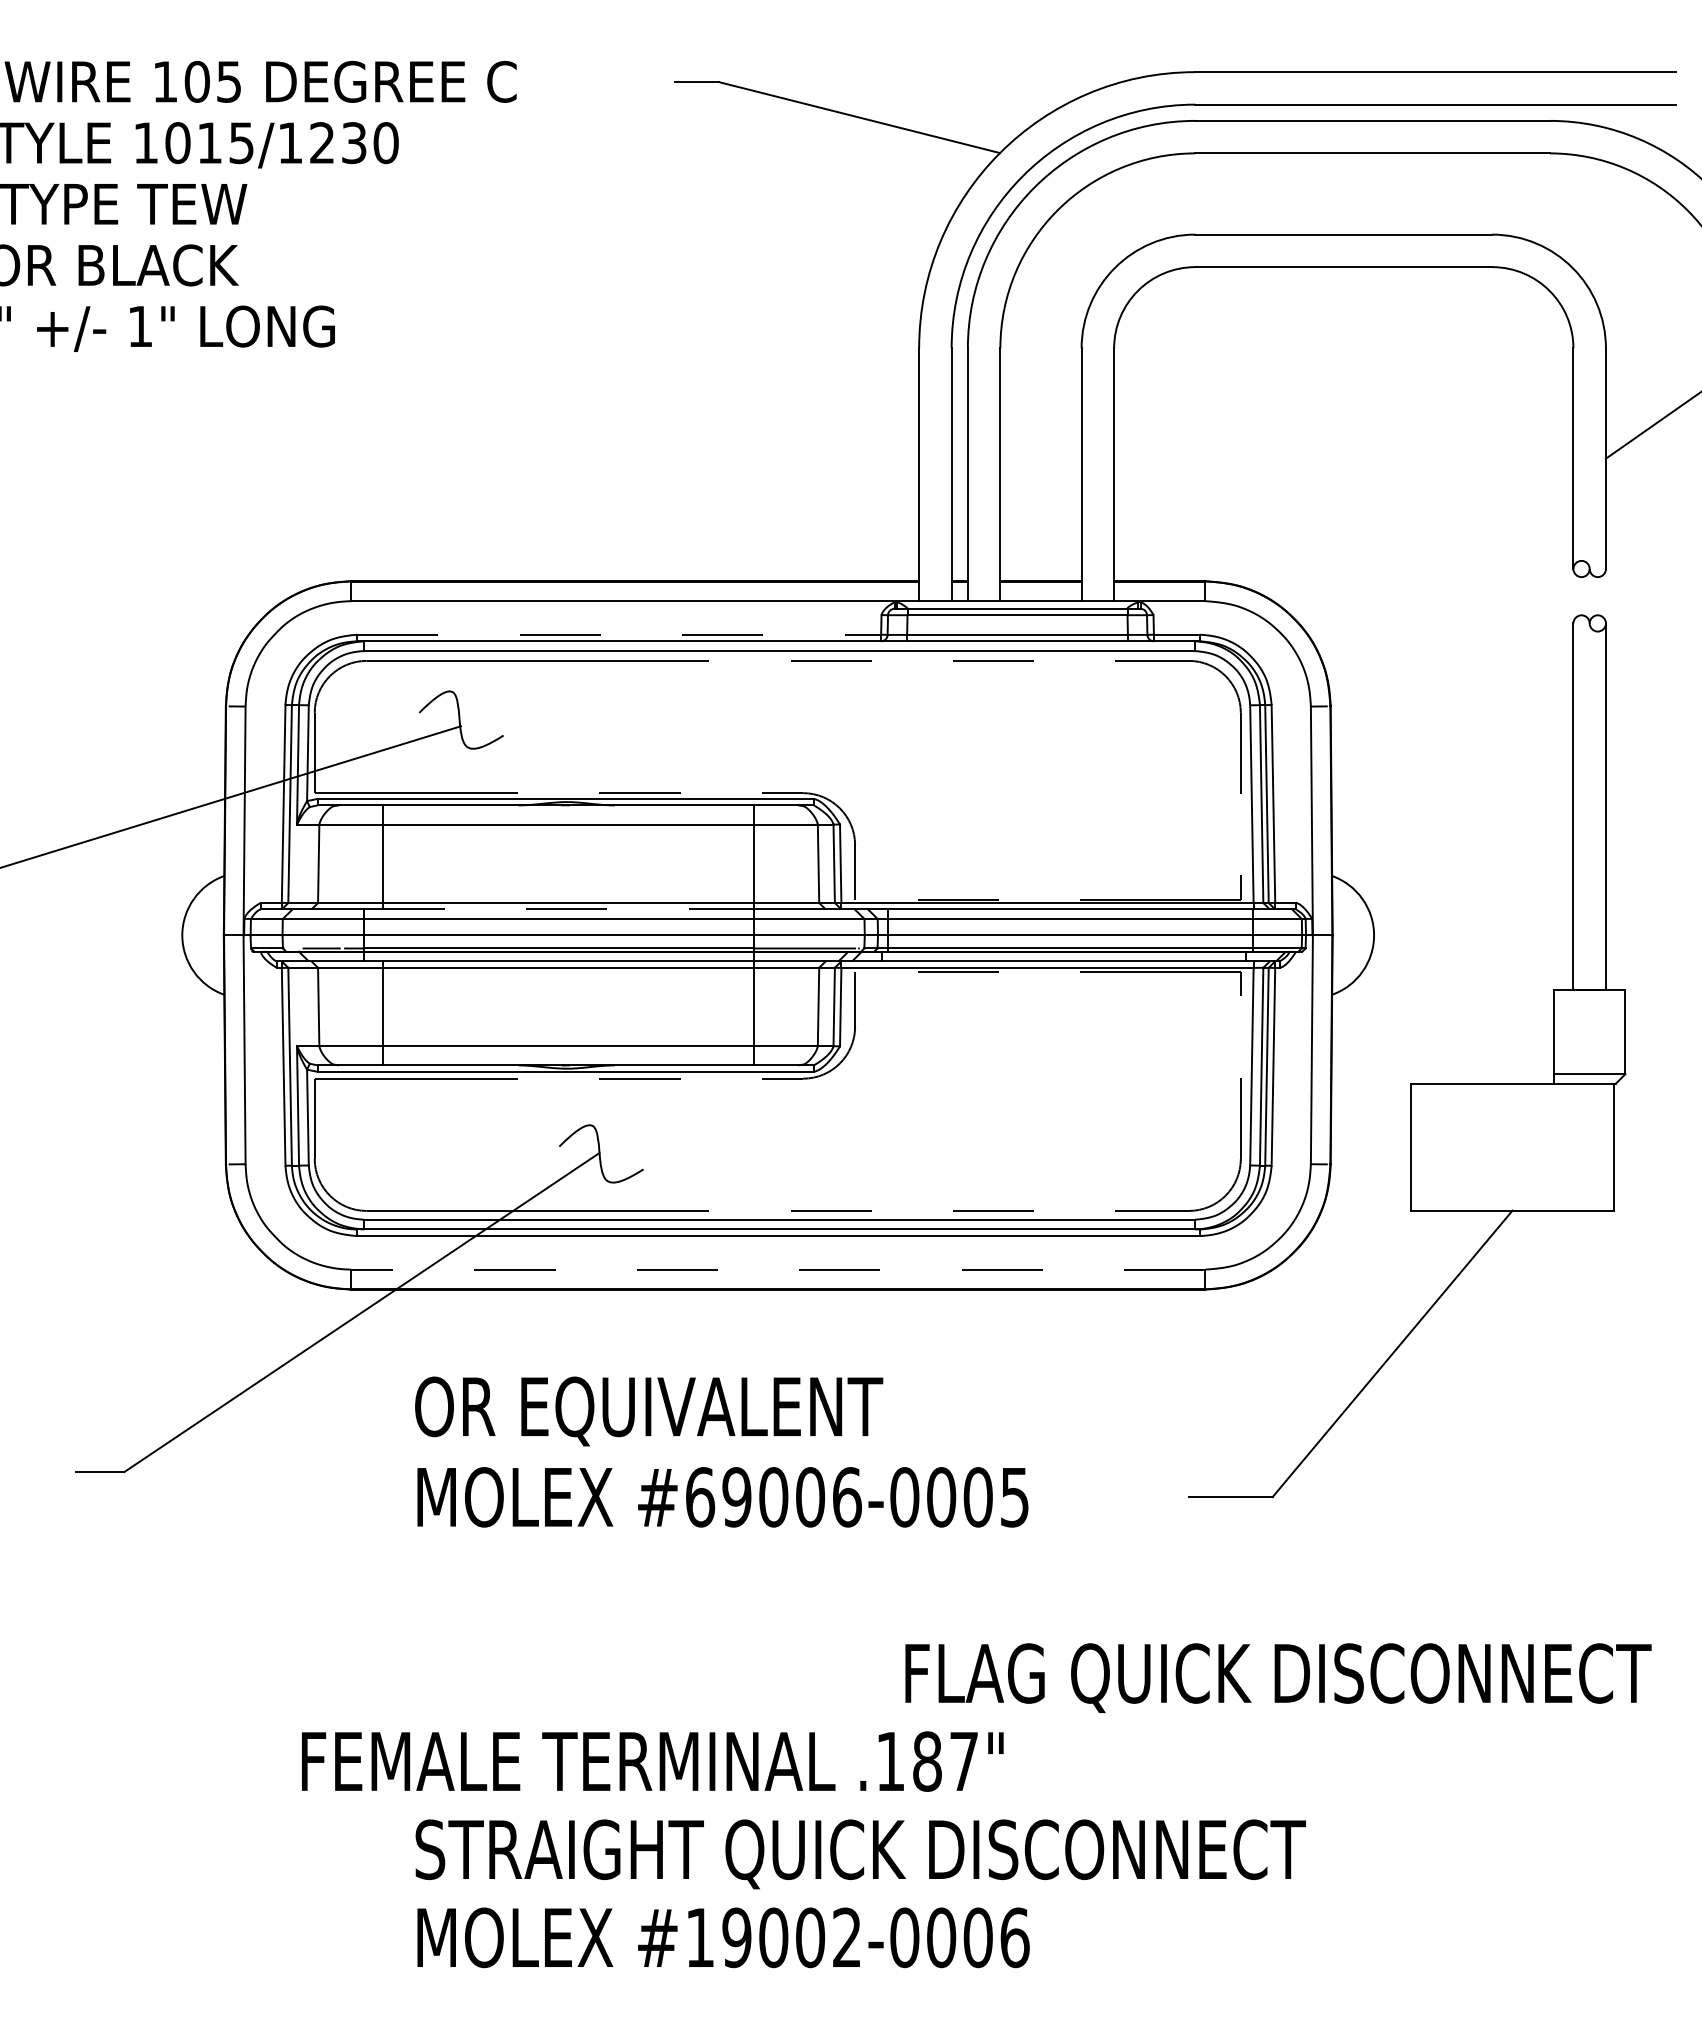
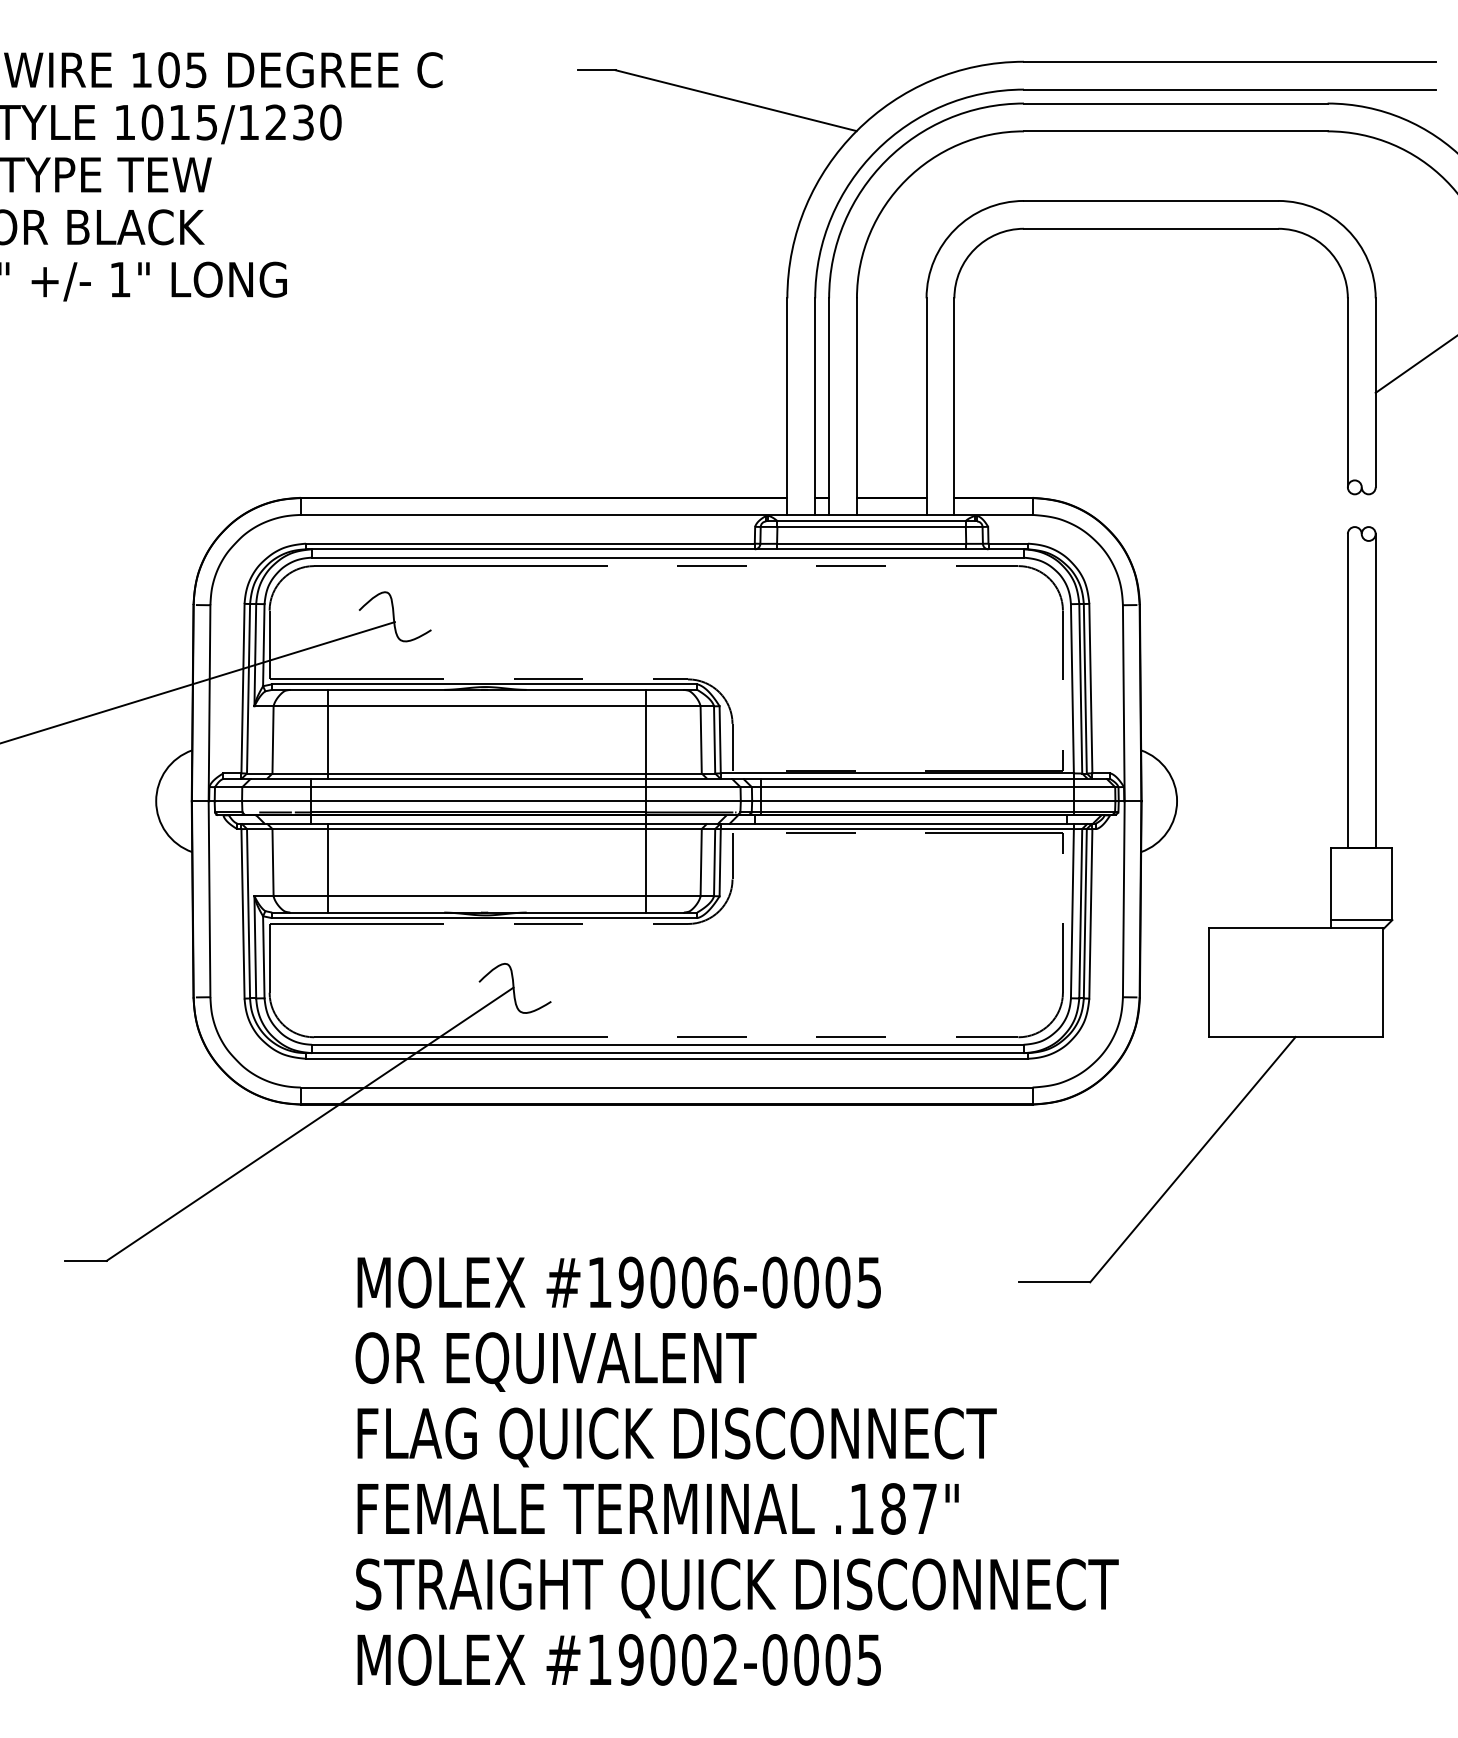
line: (619, 634) -> (530, 543), dashed -> solid
line: (559, 908) -> (479, 778), dashed -> solid
line: (778, 1269) -> (666, 1087), dashed -> solid
text: (648, 1410) -> (555, 1361), moved
text: (699, 1497) -> (599, 1282), #69006-0005 -> #19006-0005
text: (1277, 1678) -> (676, 1437), moved
text: (651, 1761) -> (657, 1508), moved
text: (1015, 1937) -> (869, 1659), #19002-0006 -> #19002-0005

